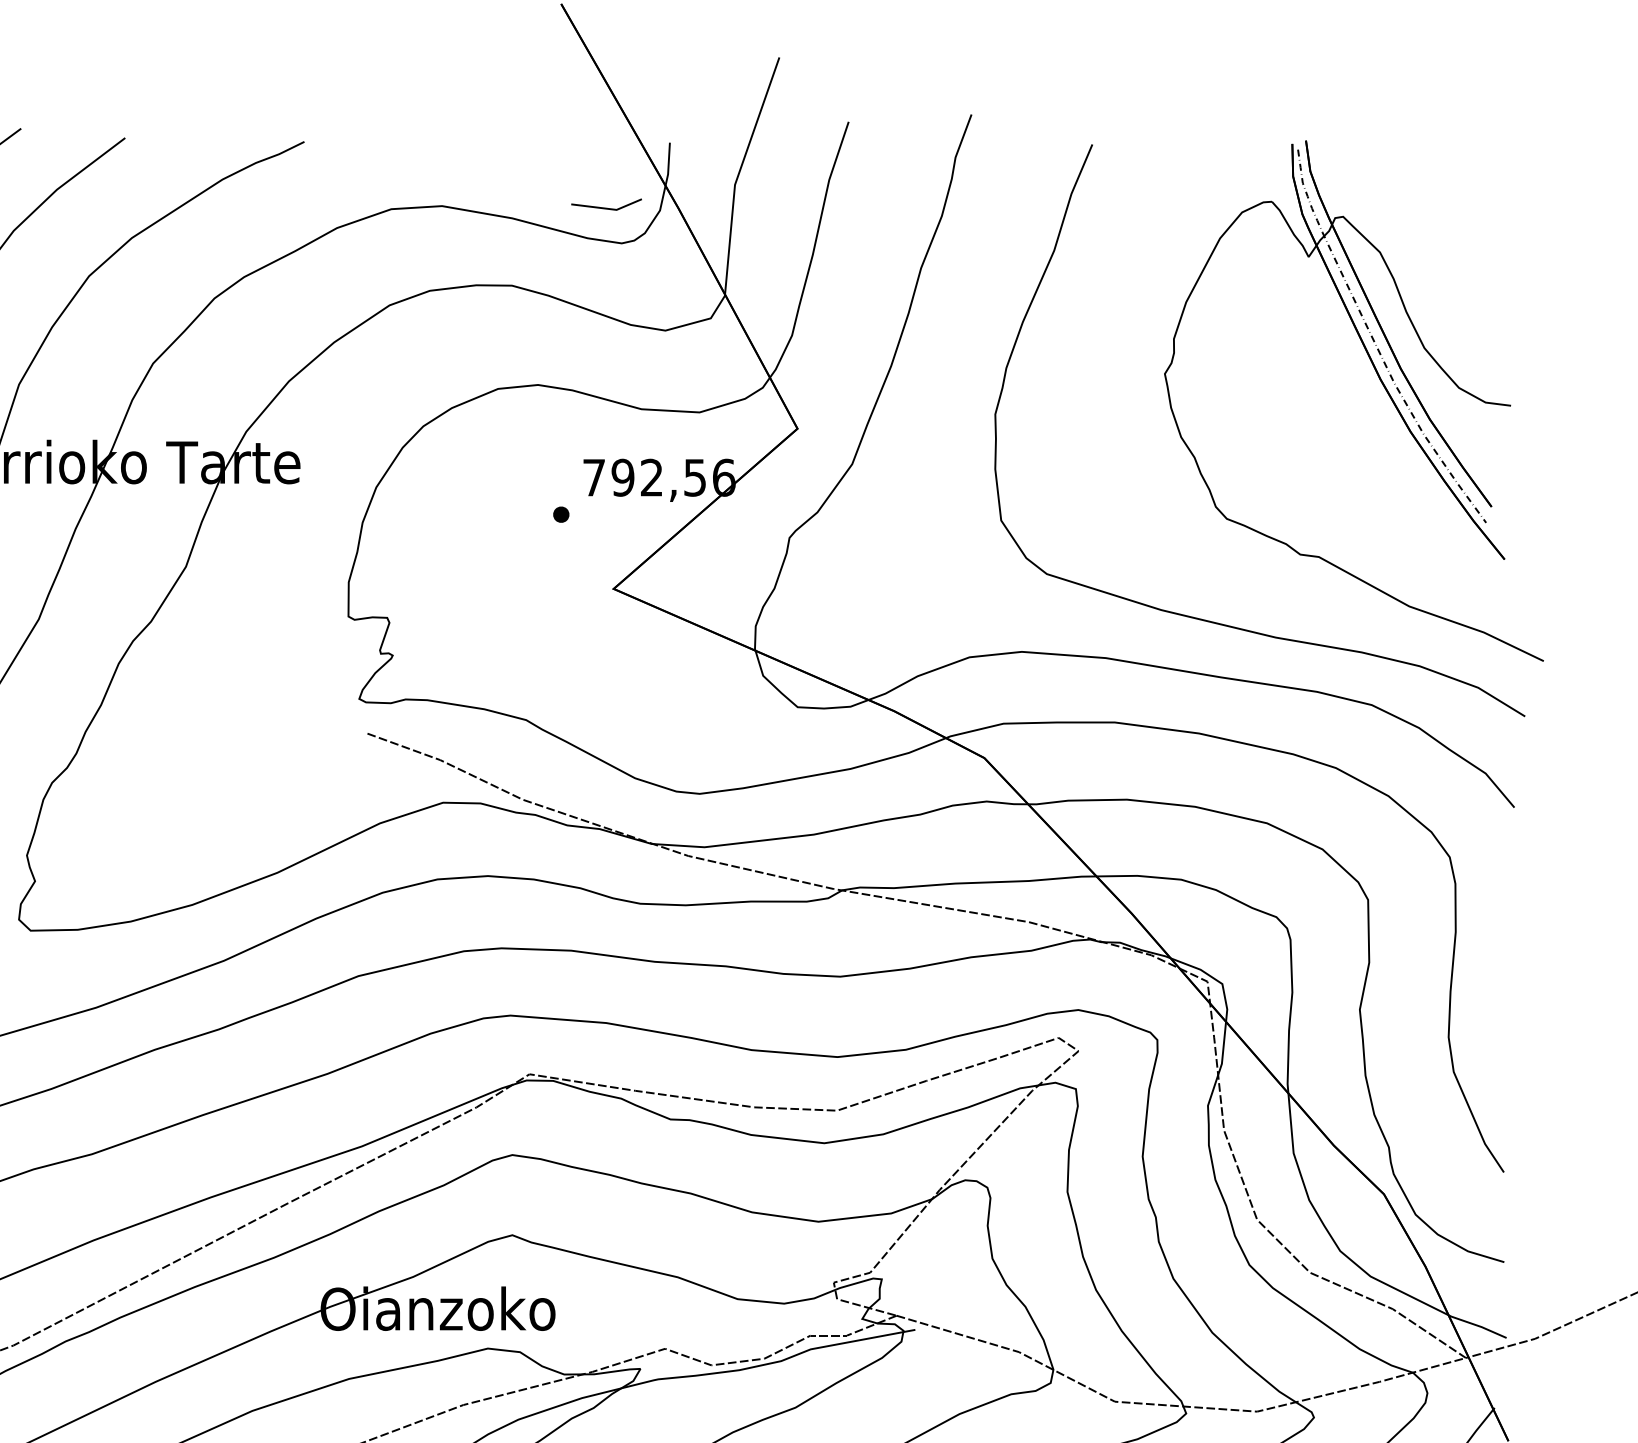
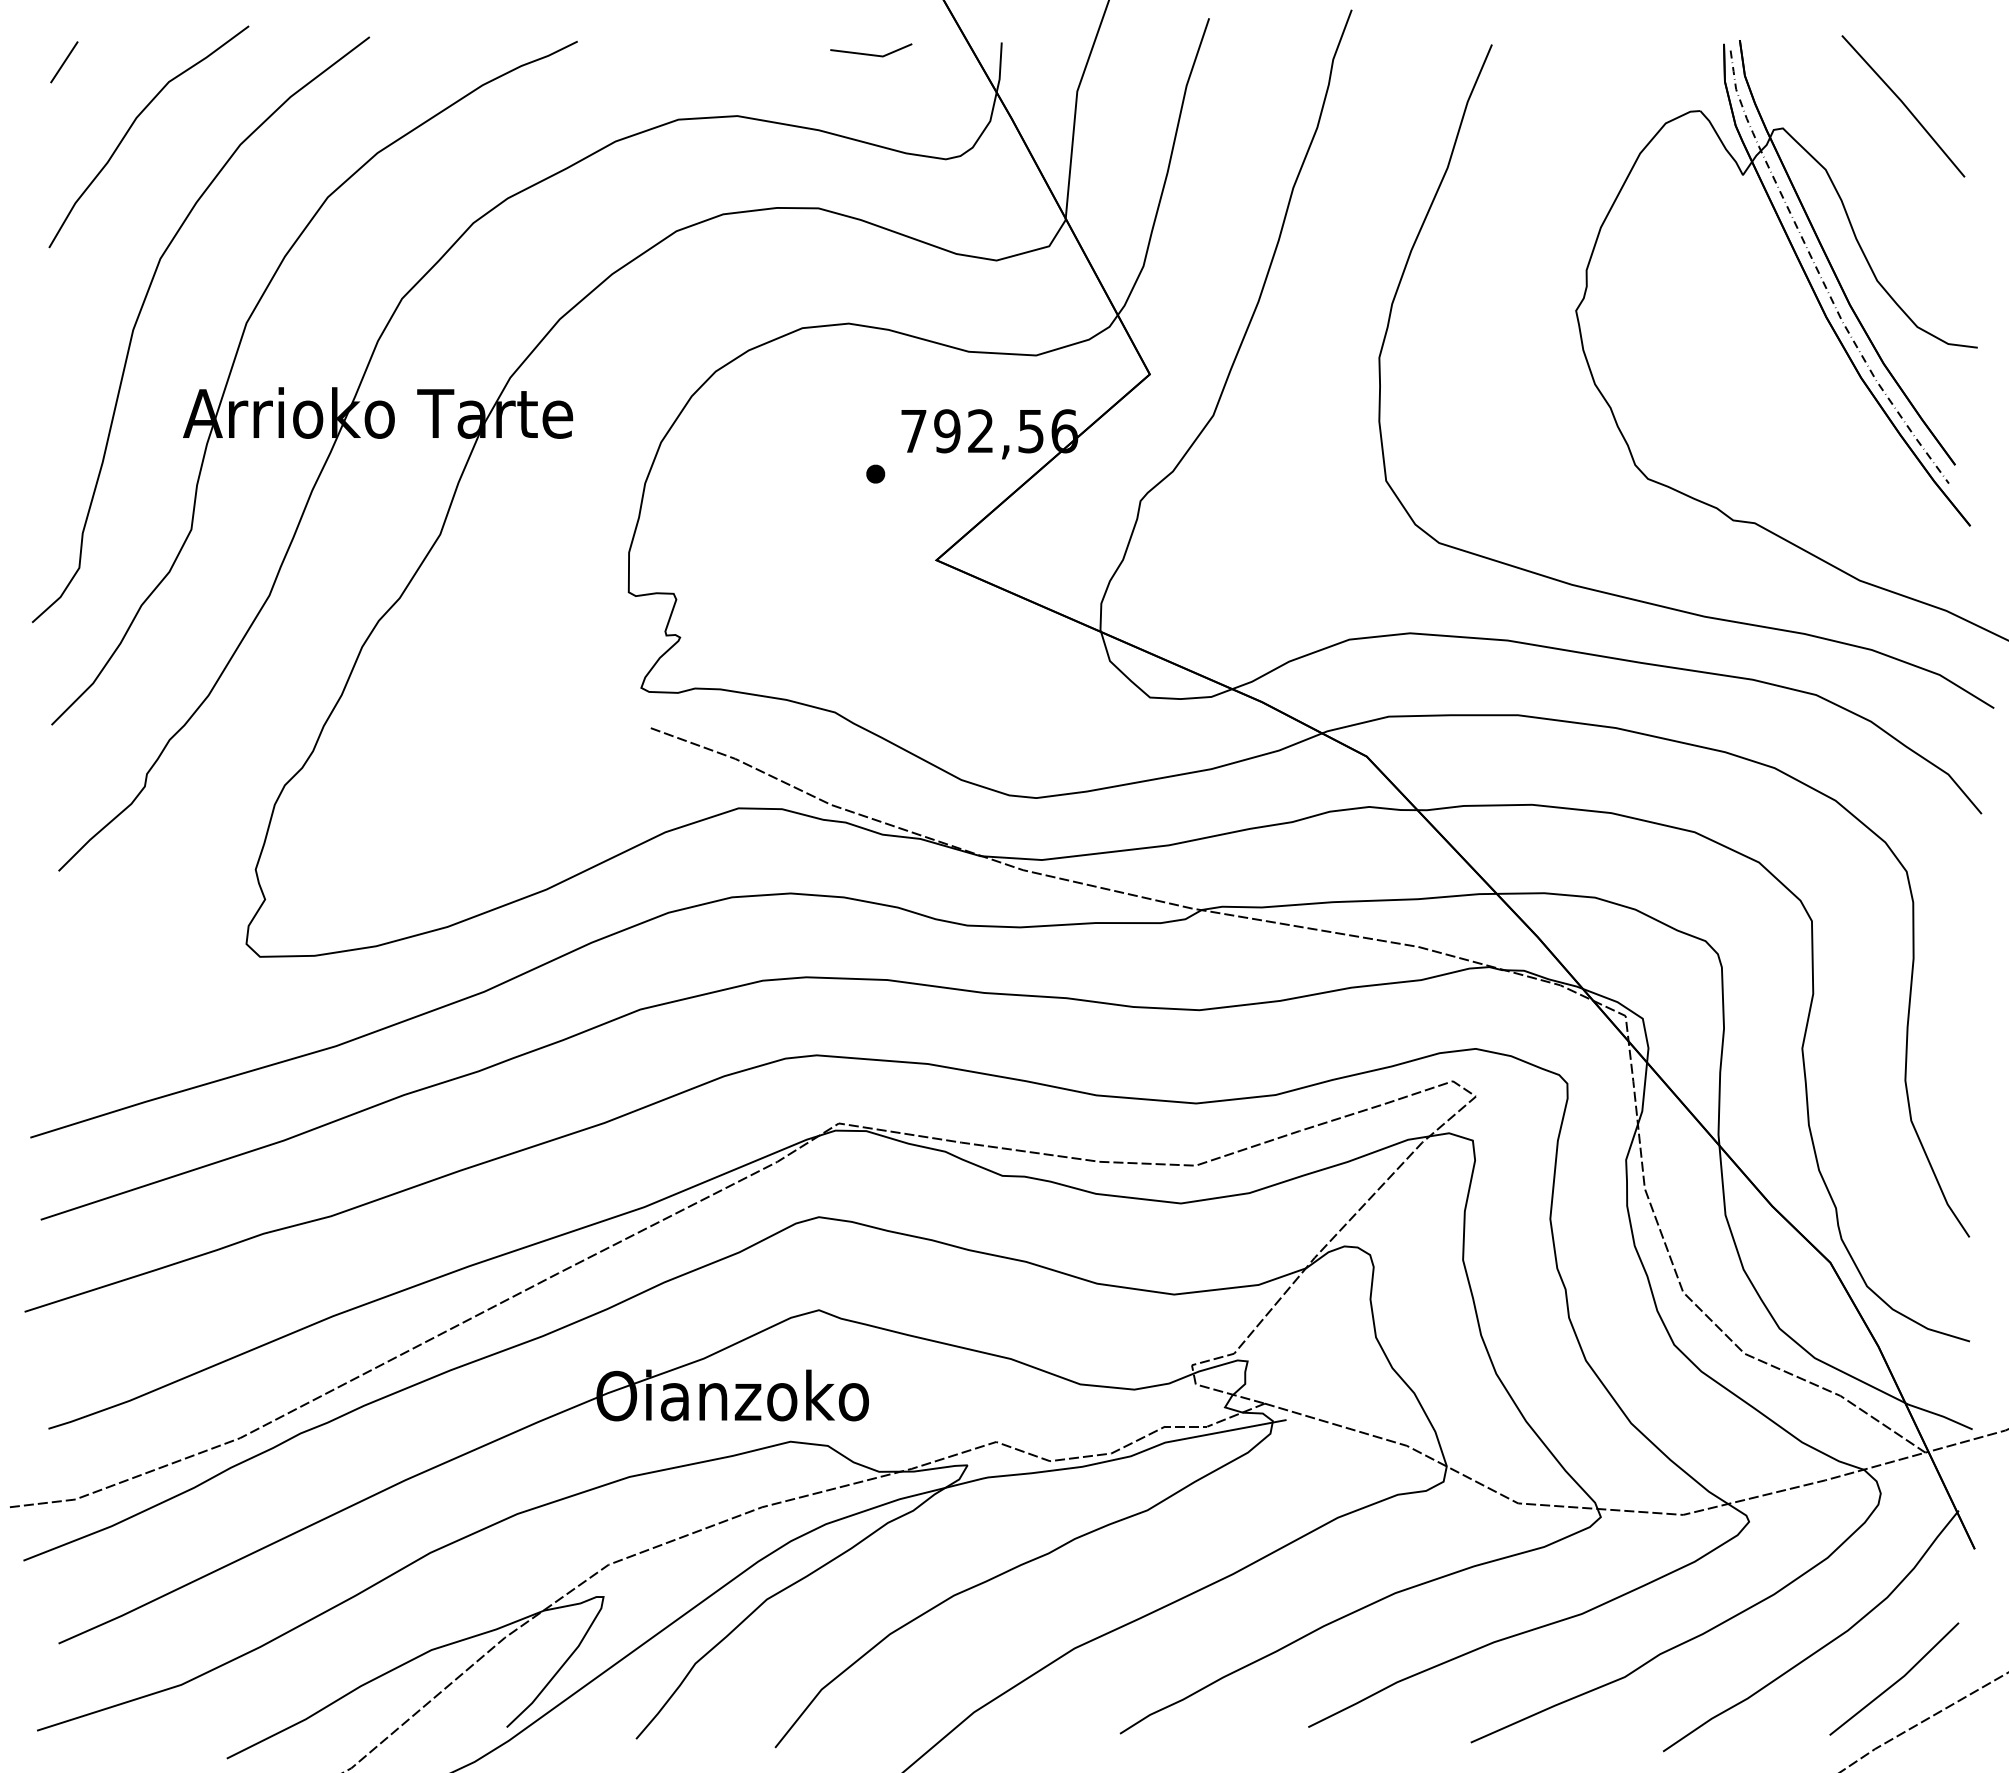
line: (1447, 197) -> (1903, 105), added
line: (605, 207) -> (869, 53), moved

